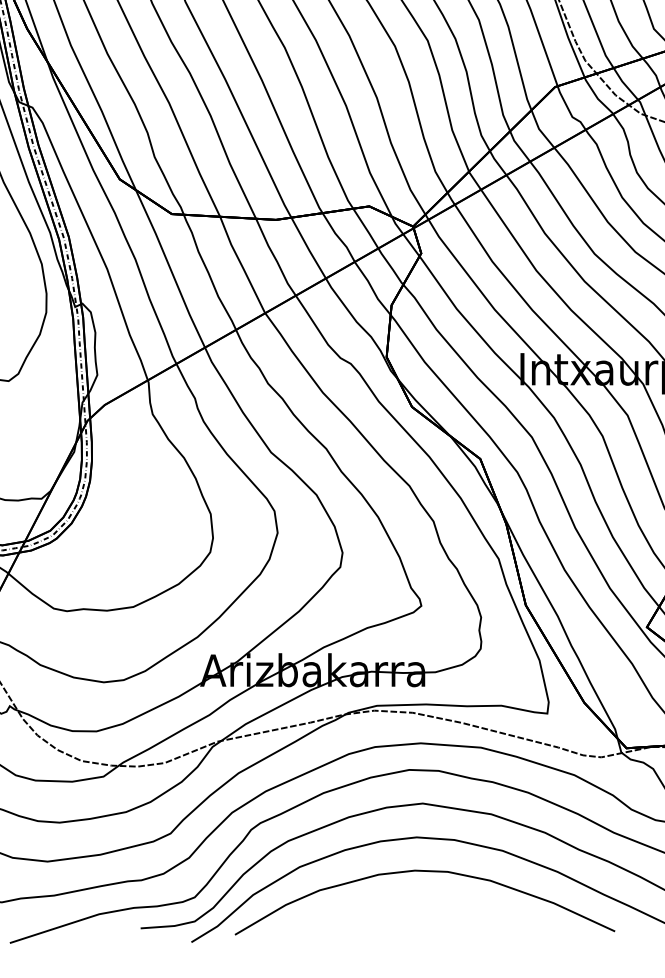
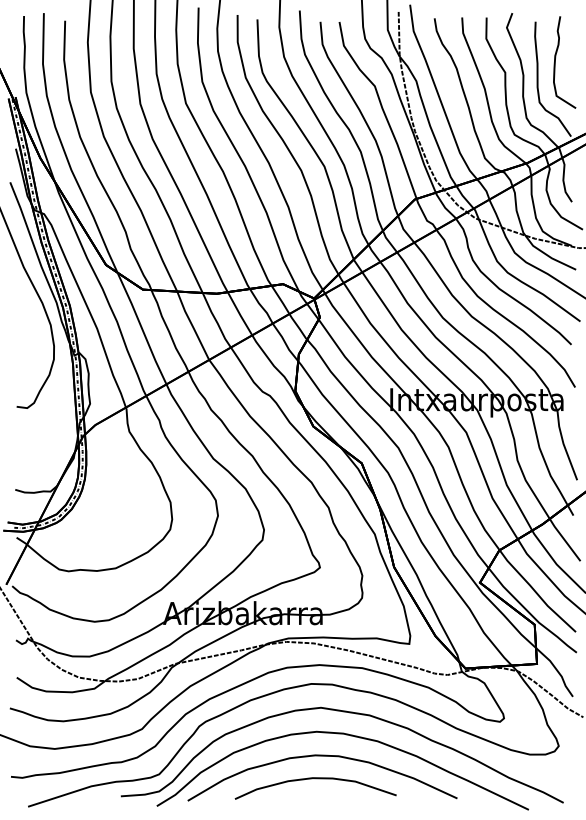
curve: (415, 904) -> (315, 779), added

